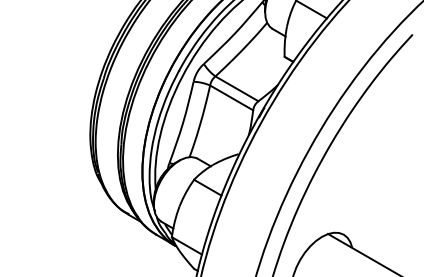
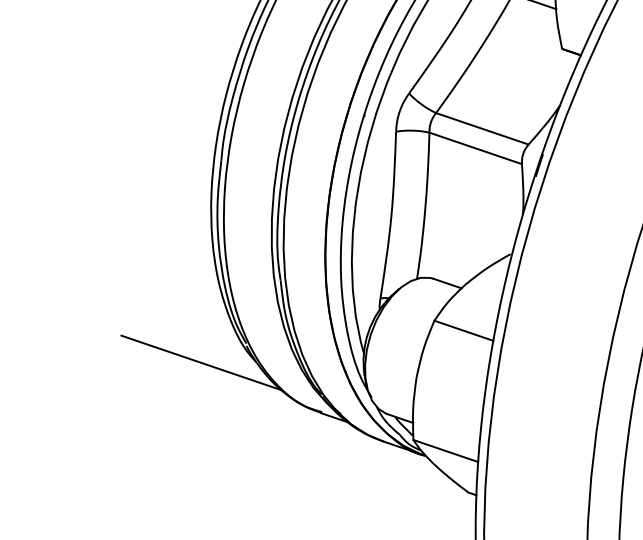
line: (73, 177) -> (200, 362), added

